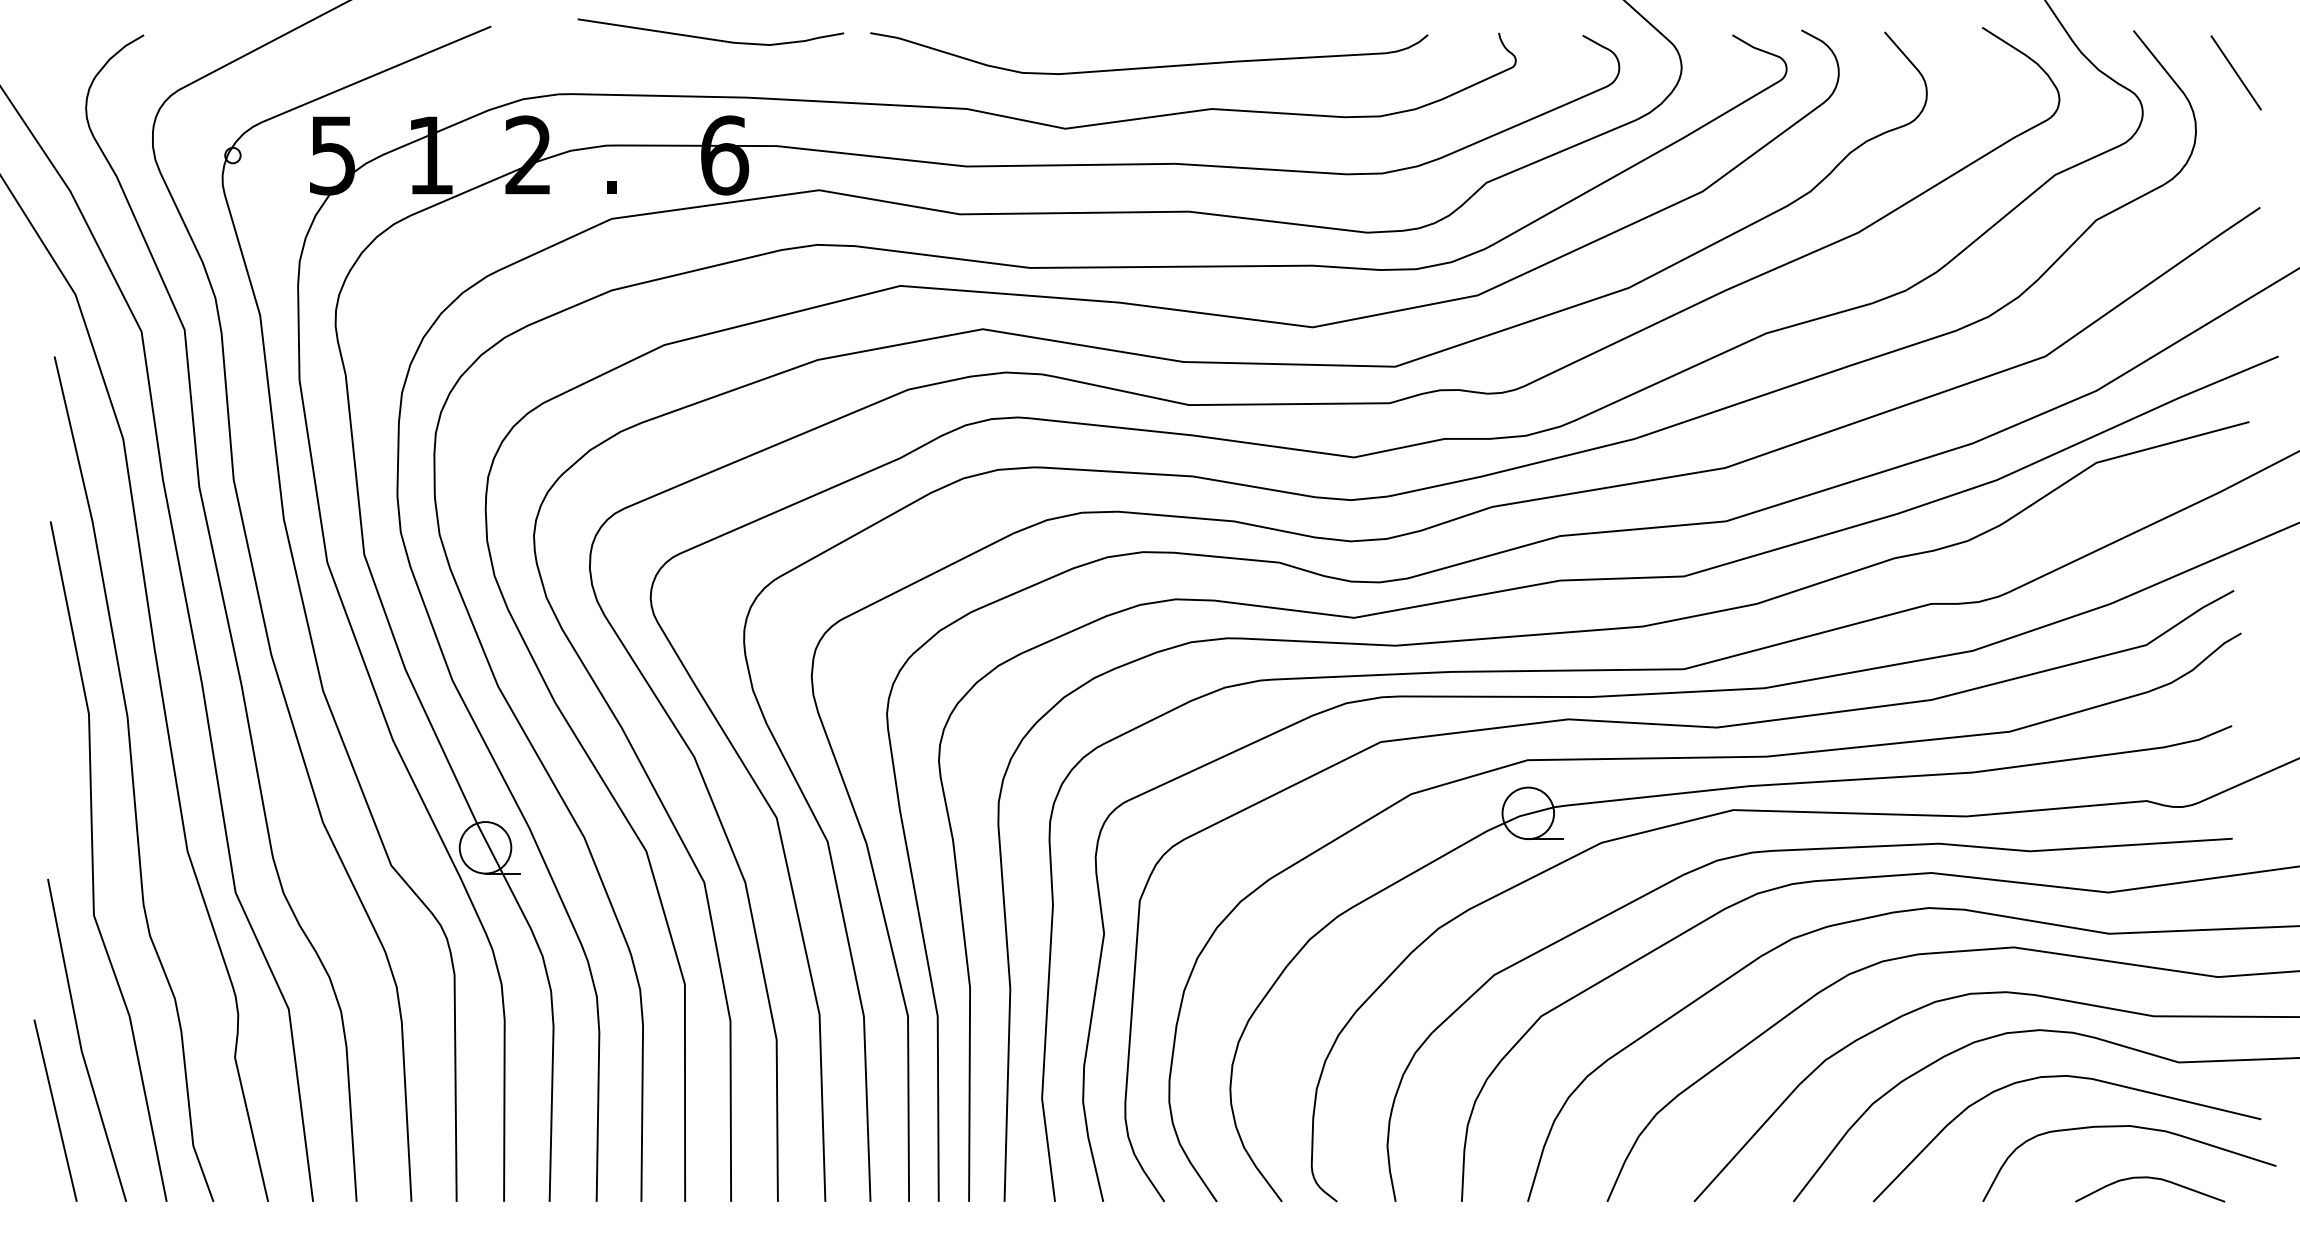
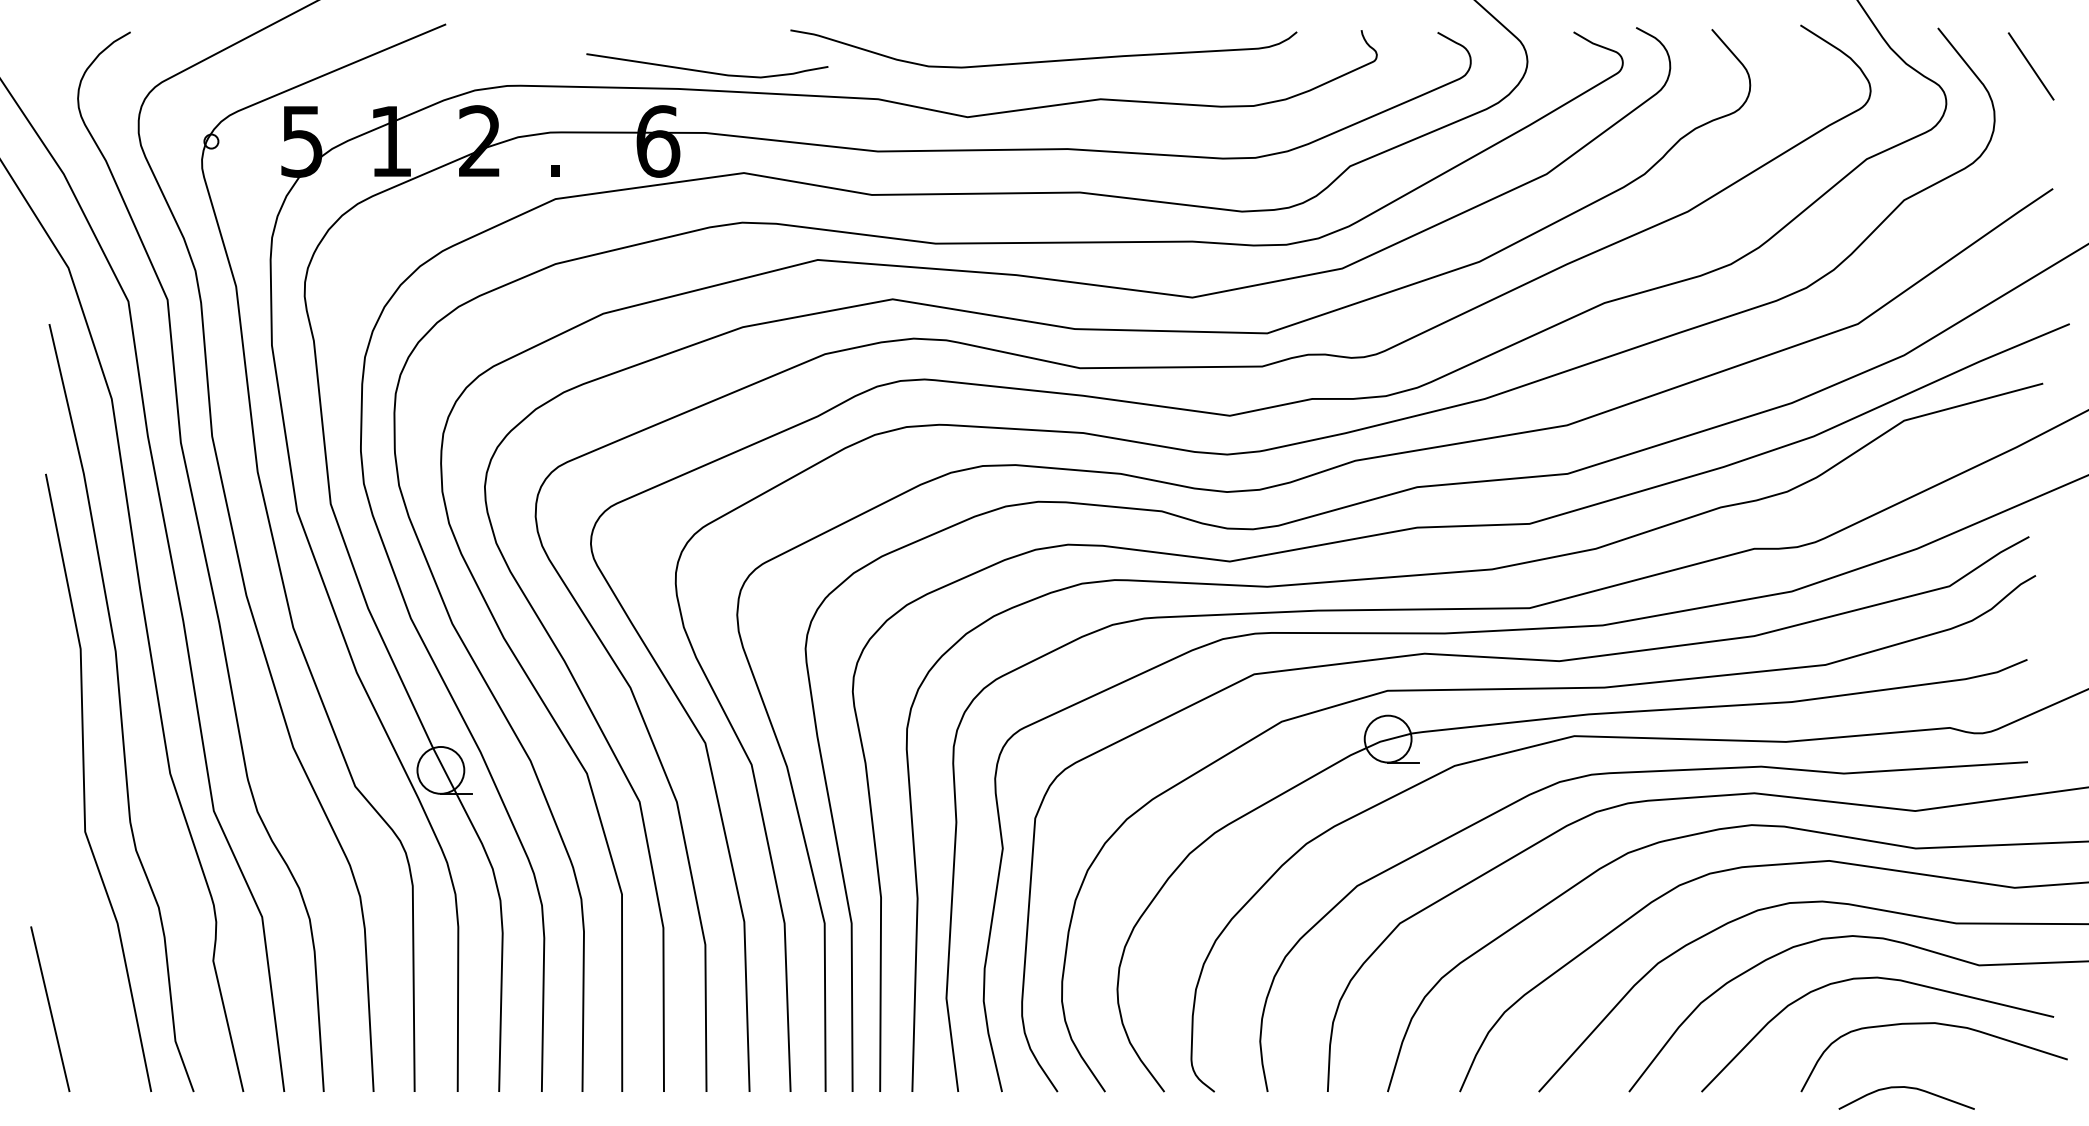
curve: (707, 37) -> (704, 70), moved
line: (80, 1039) -> (72, 944), removed
curve: (2153, 1179) -> (1909, 1088), moved

